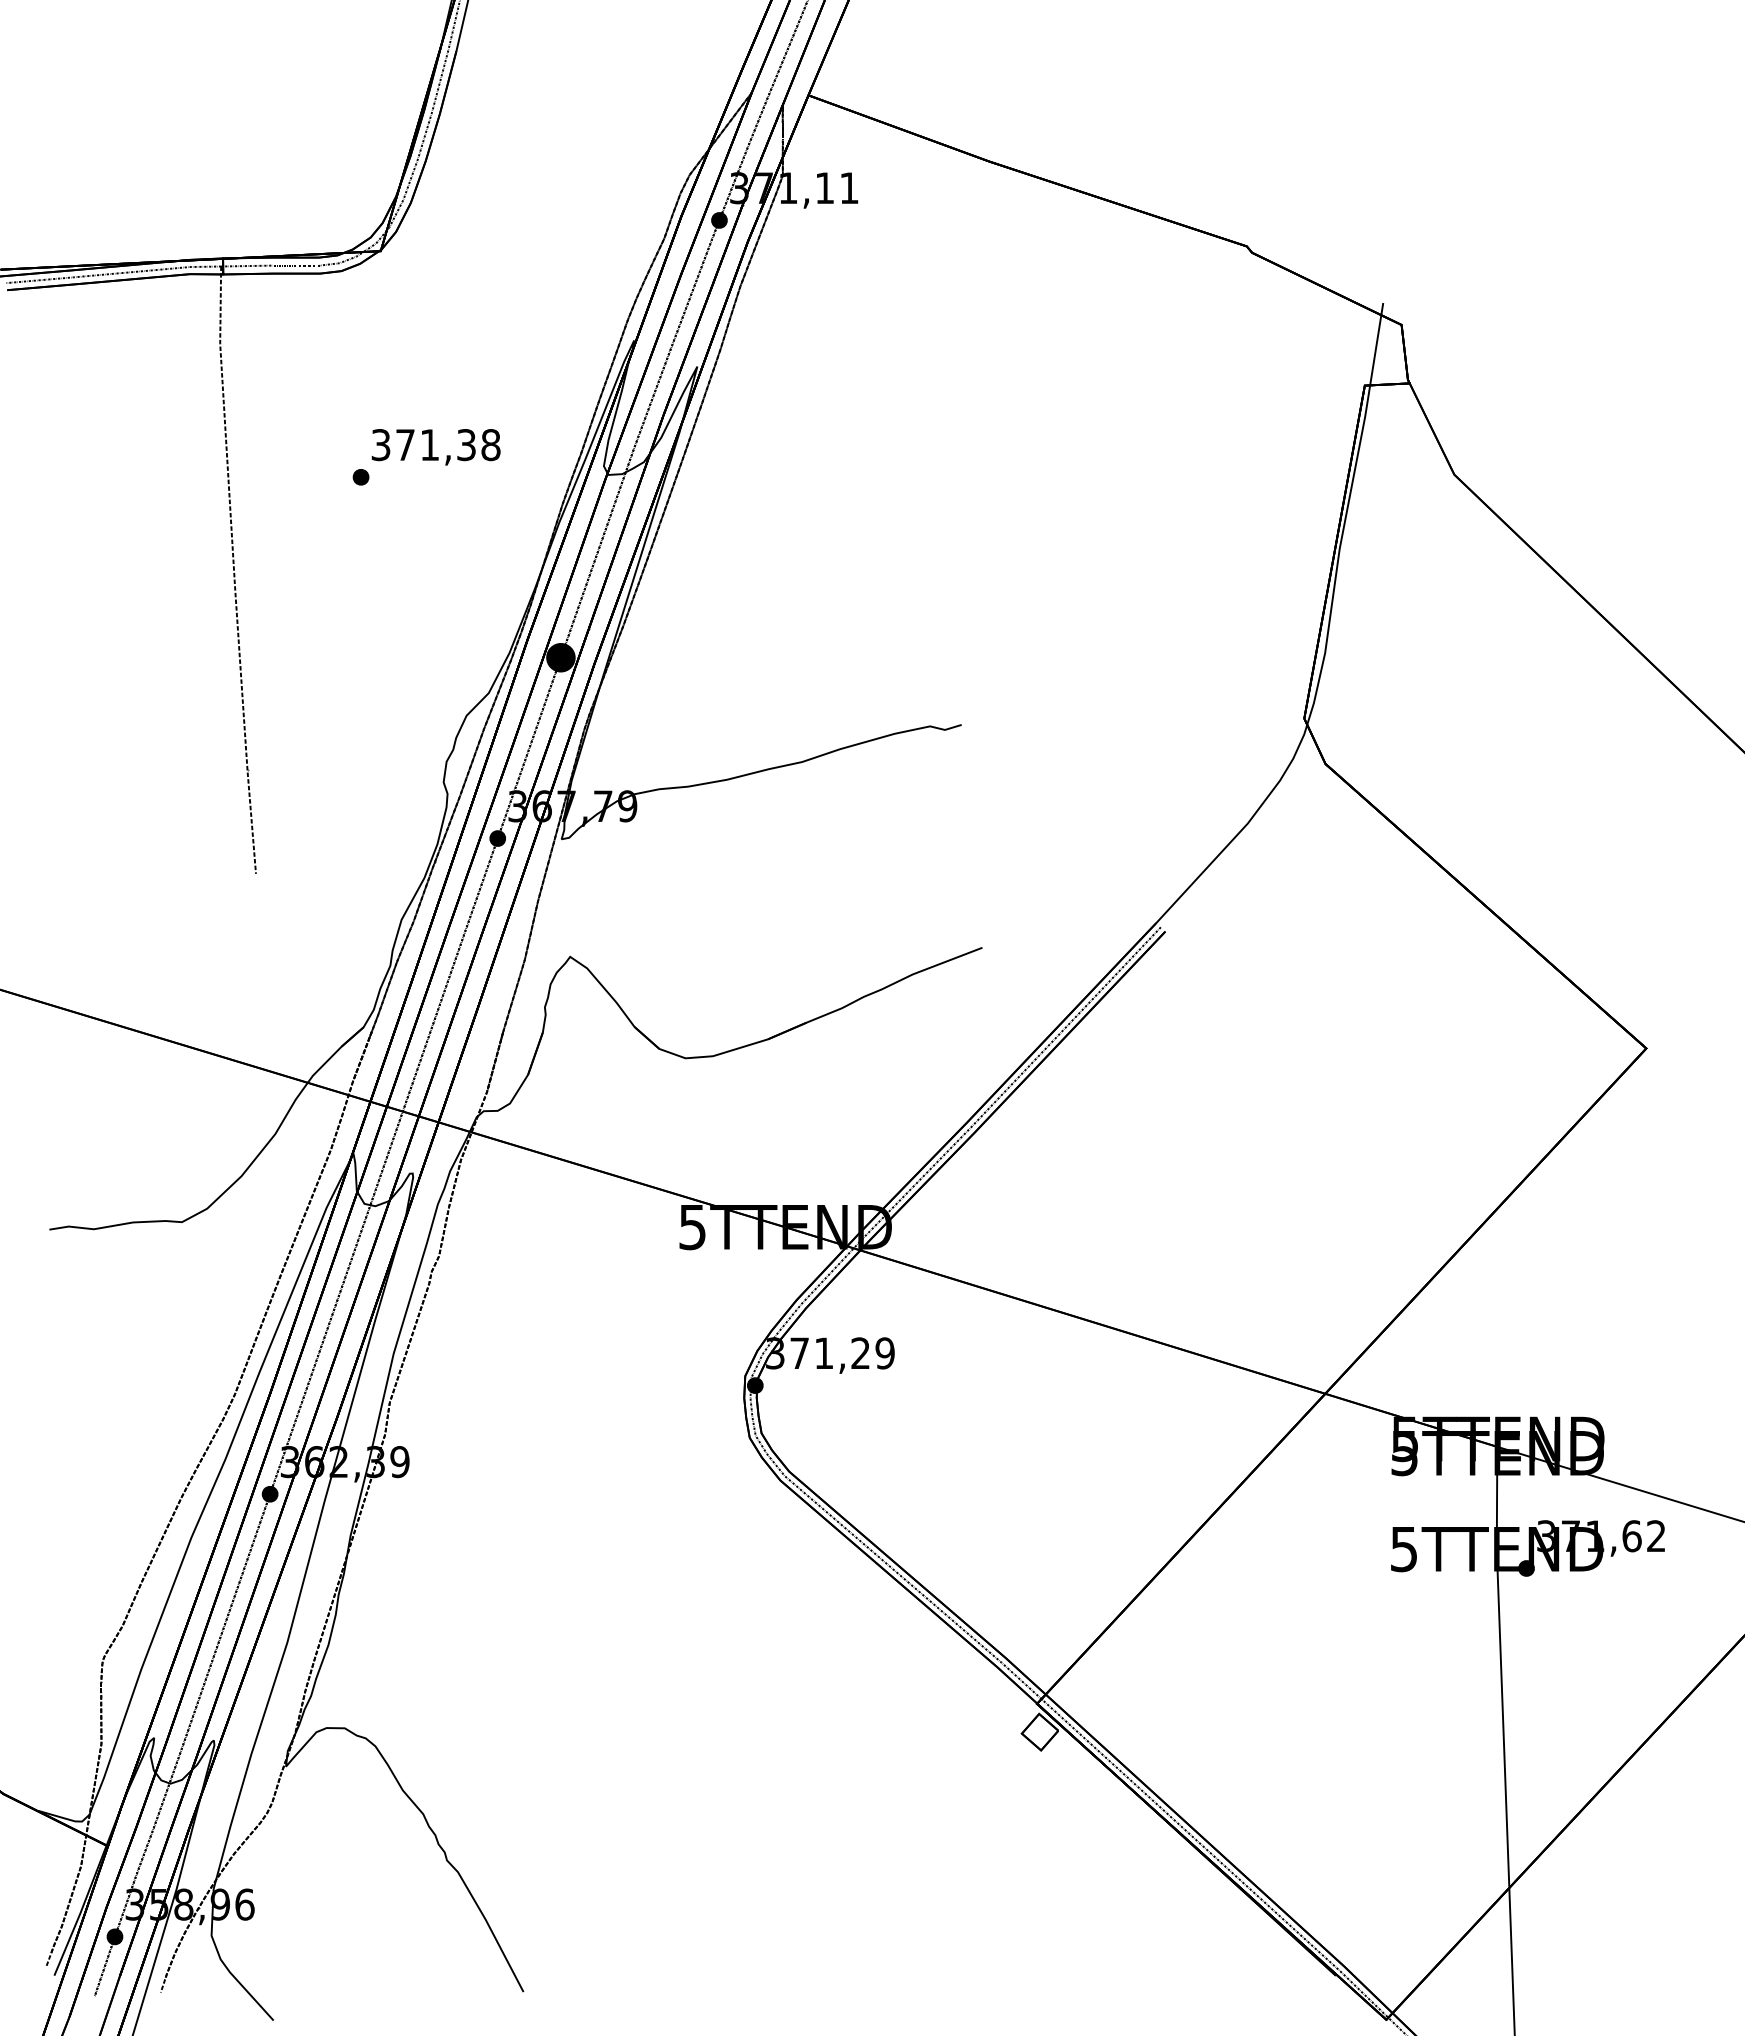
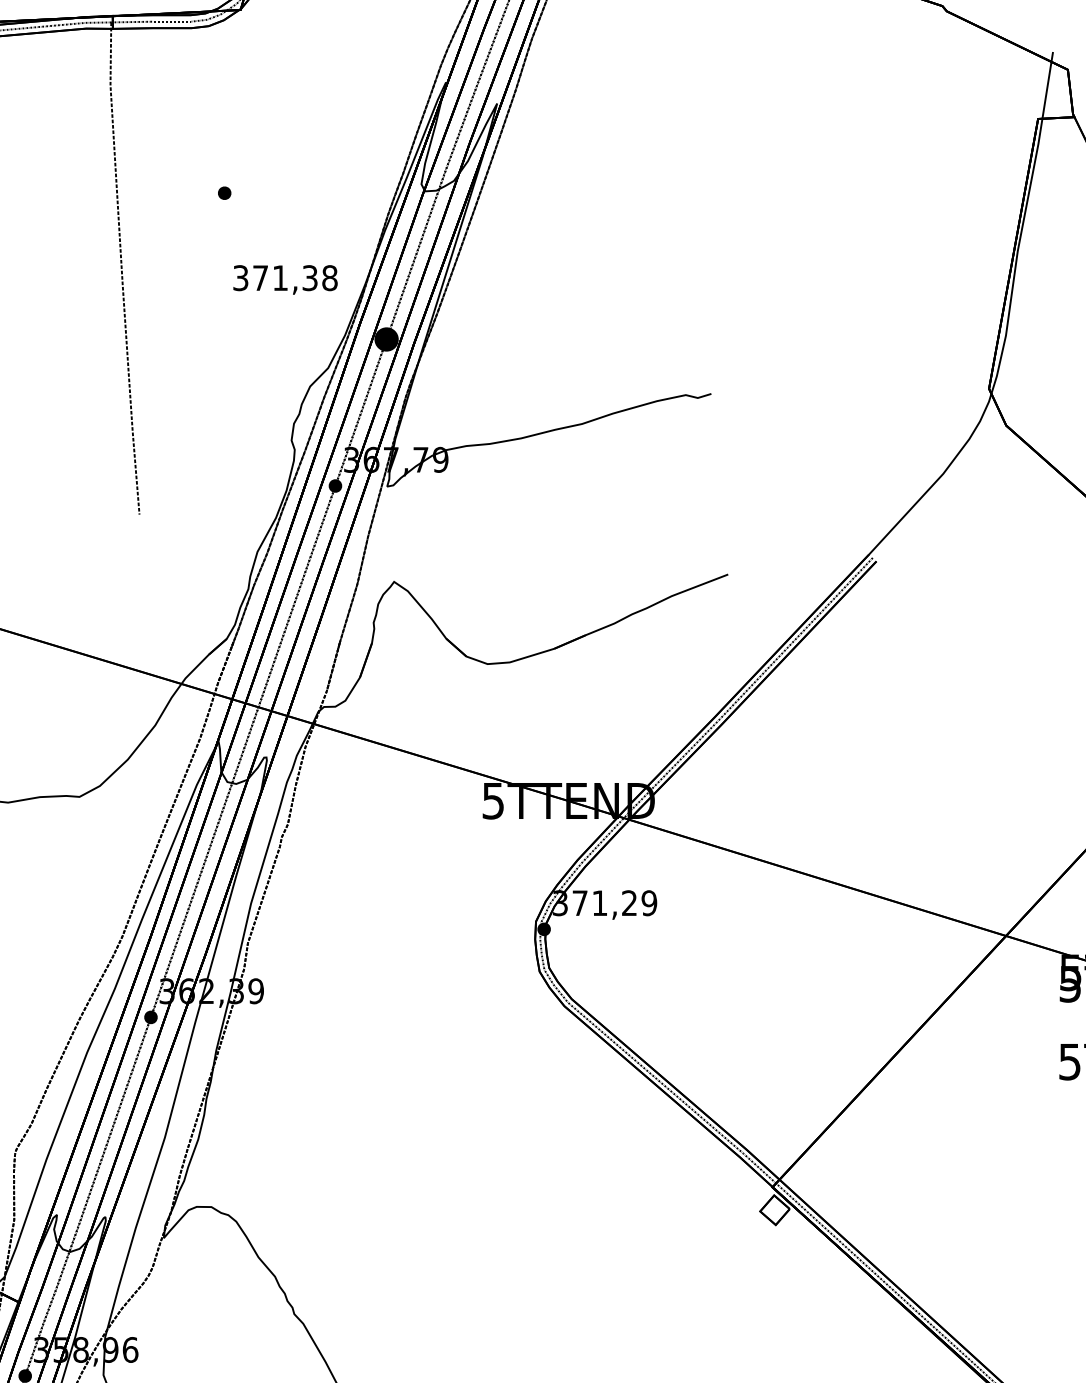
text: (435, 447) -> (284, 280), moved

